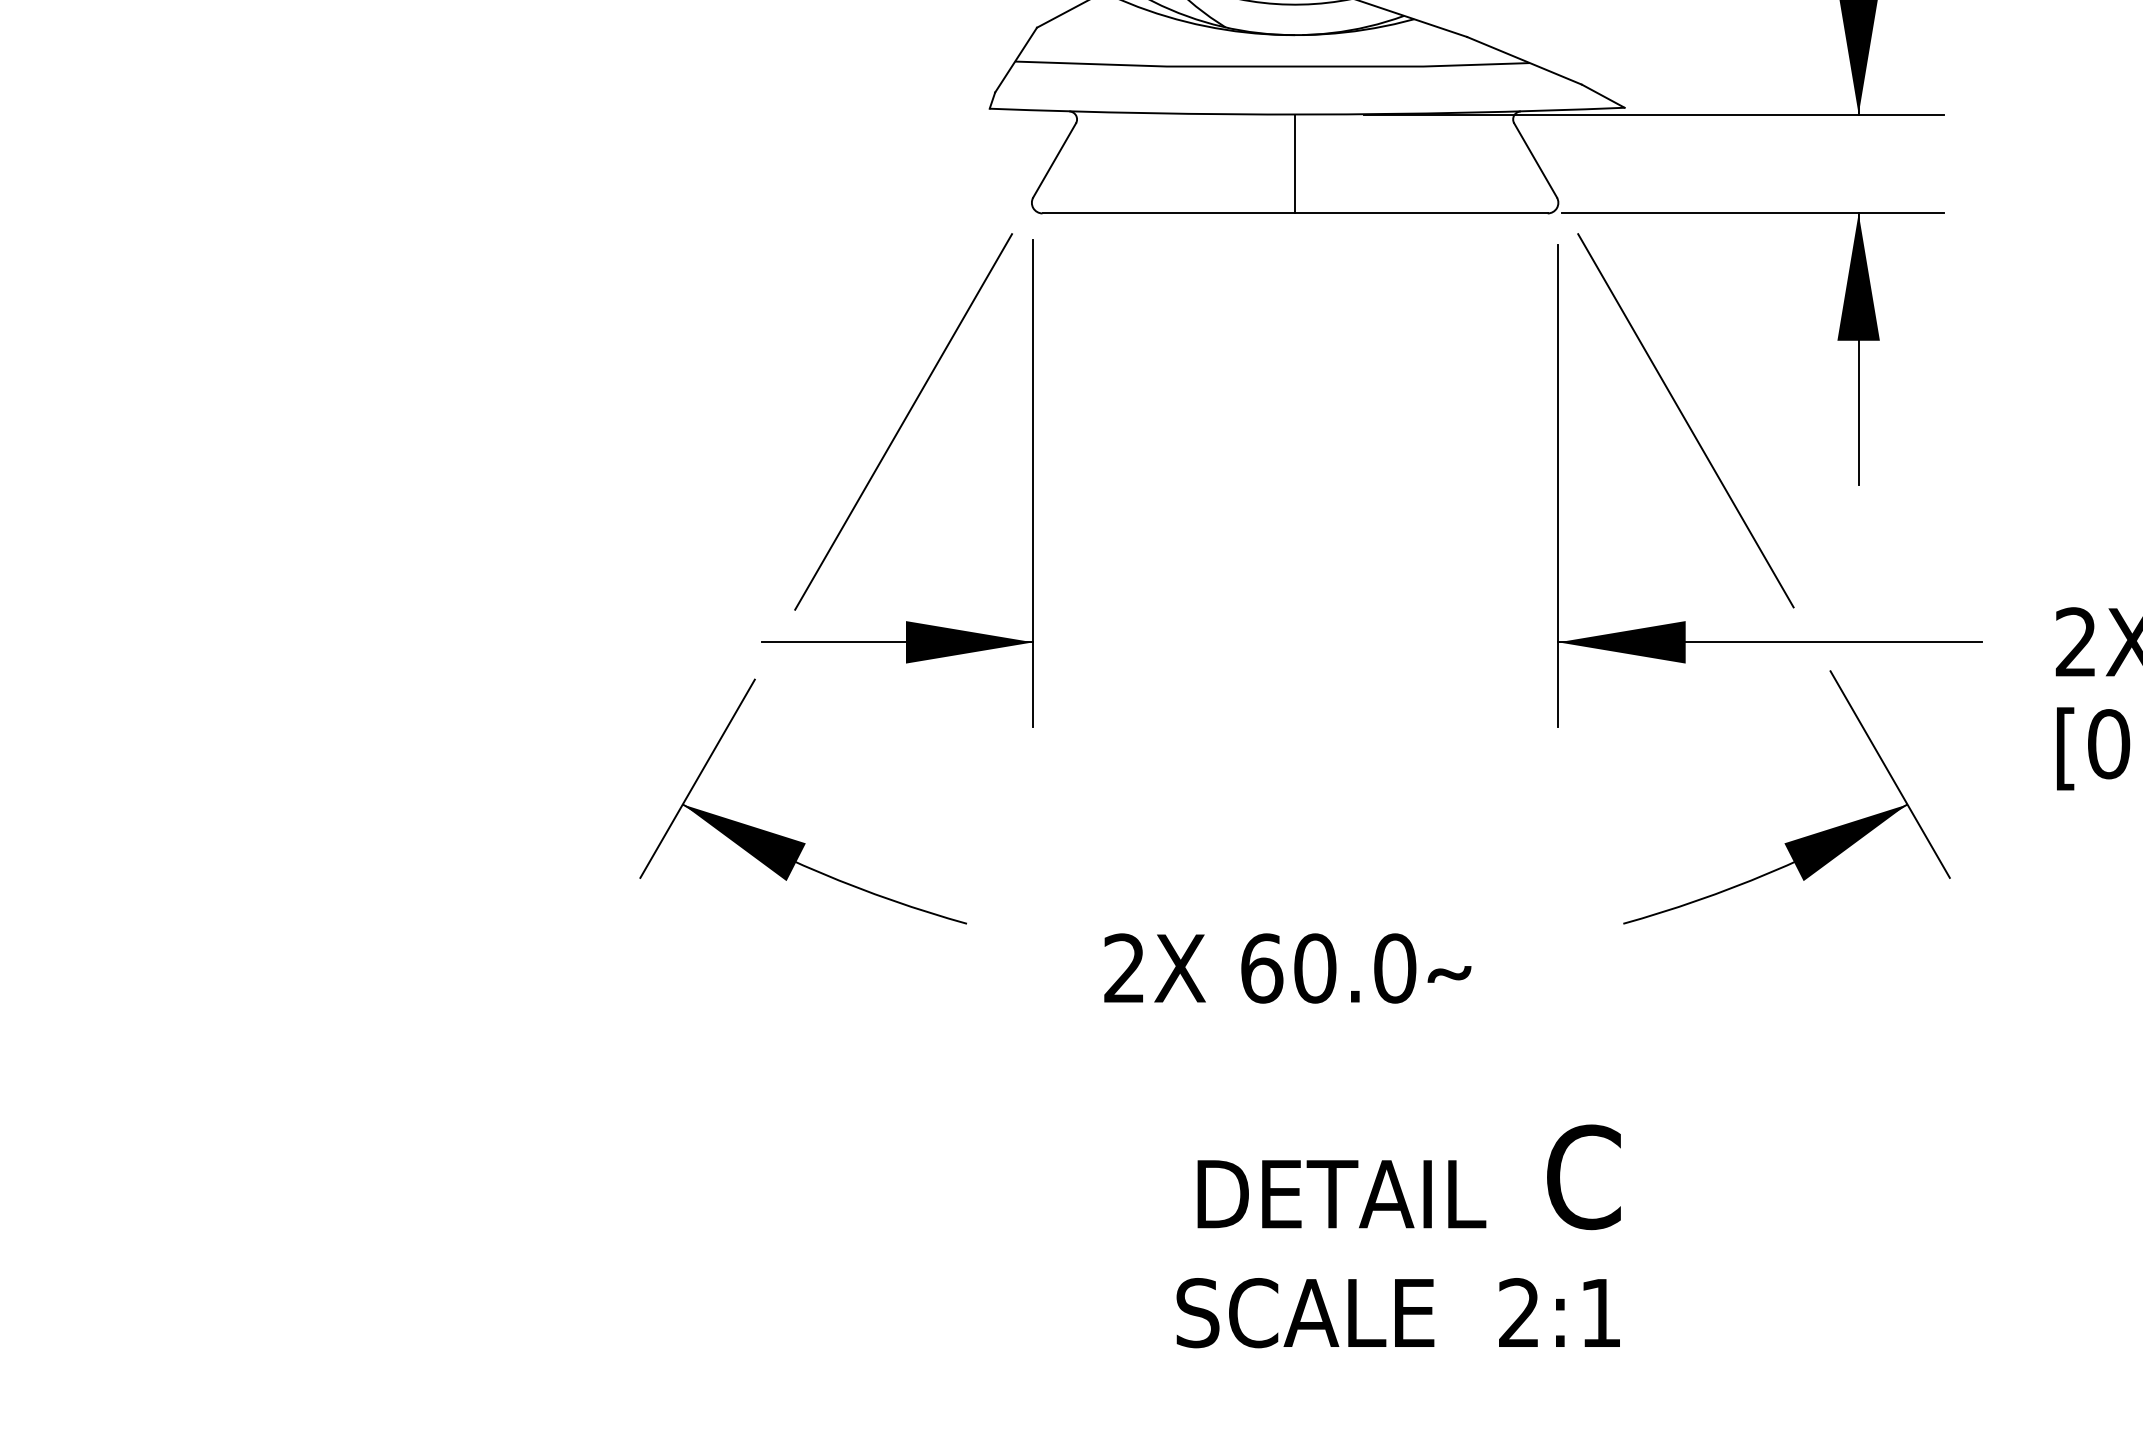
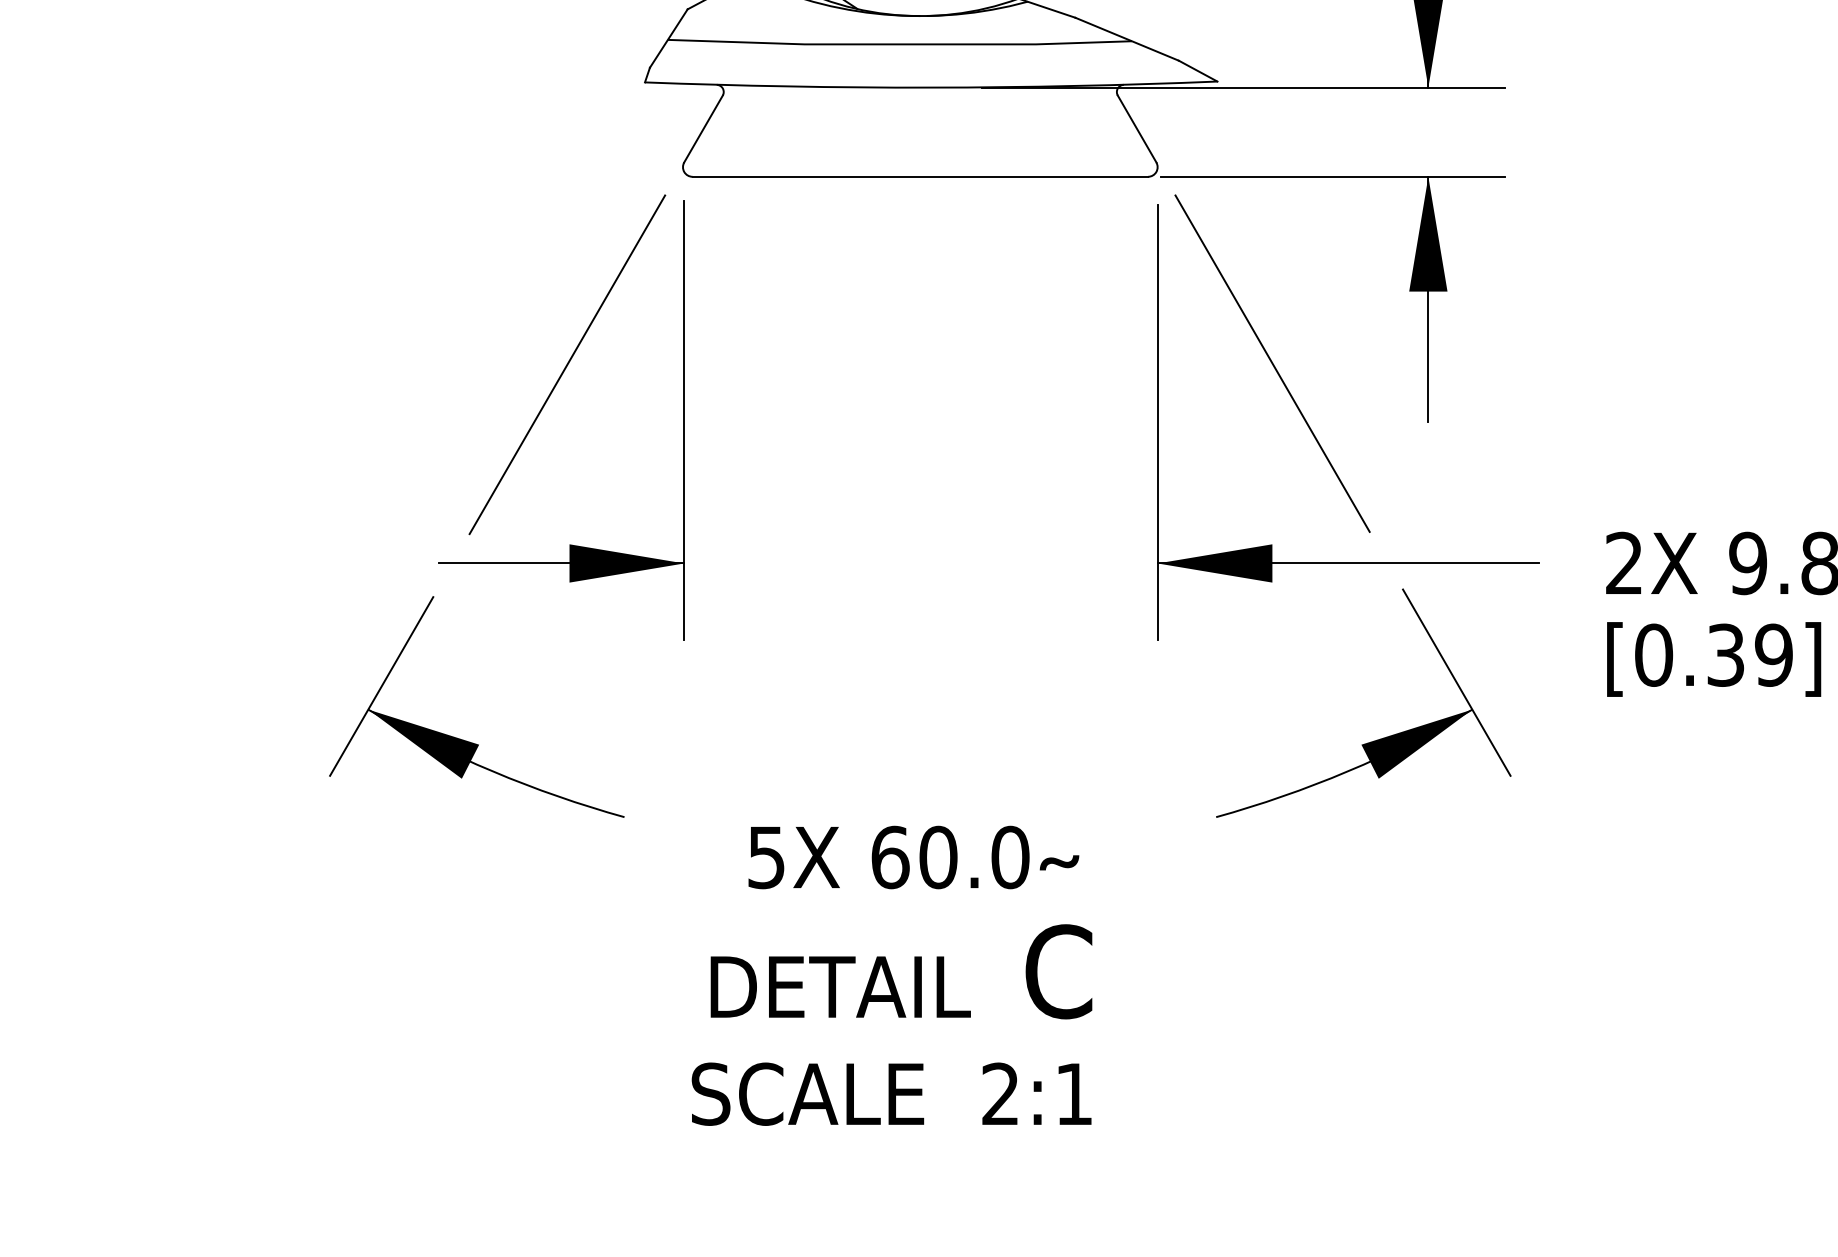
line: (1295, 163) -> (920, 131), removed
text: (1124, 968) -> (766, 857), 2X -> 5X
text: (1398, 1236) -> (891, 1025), moved

